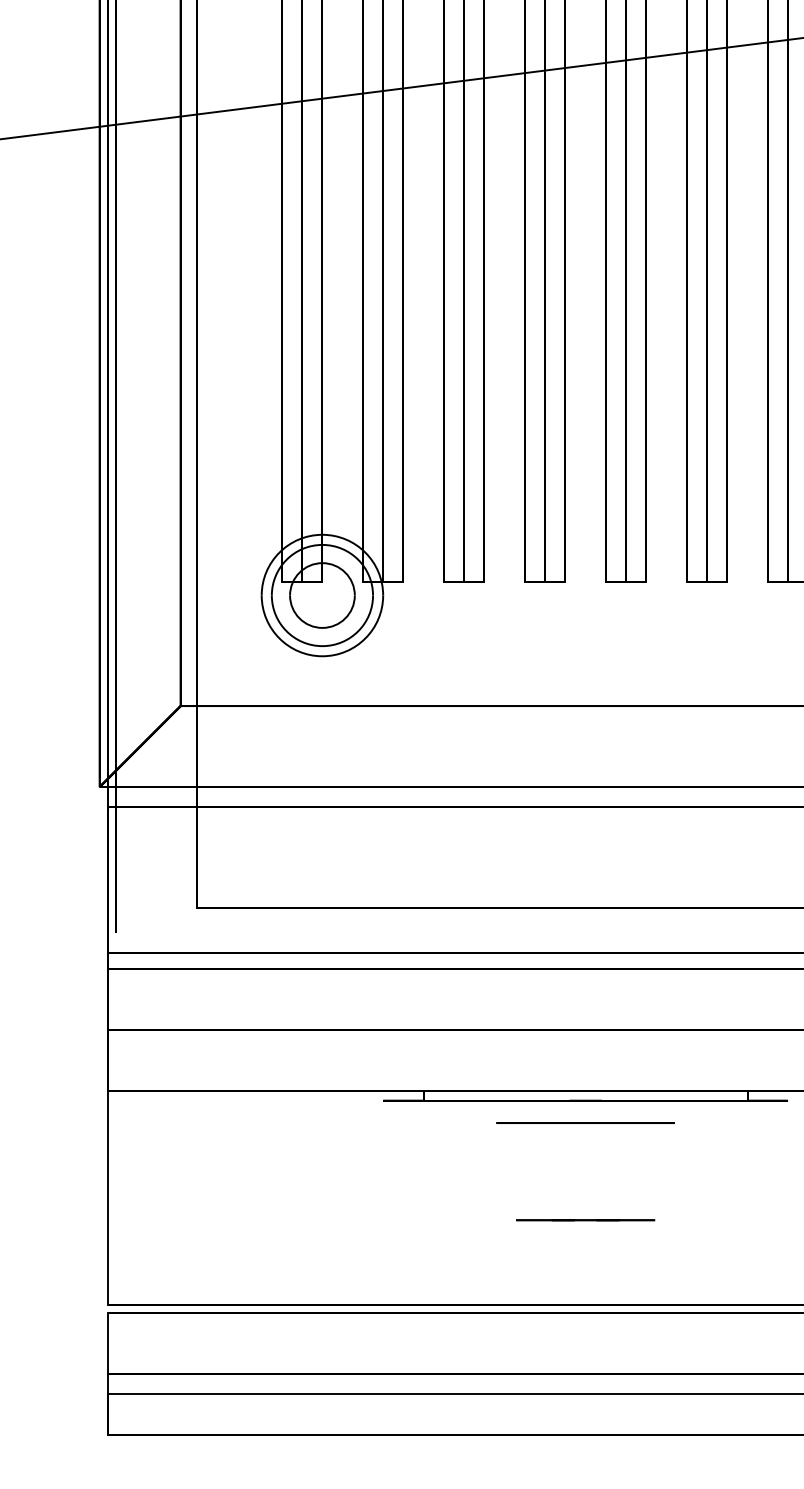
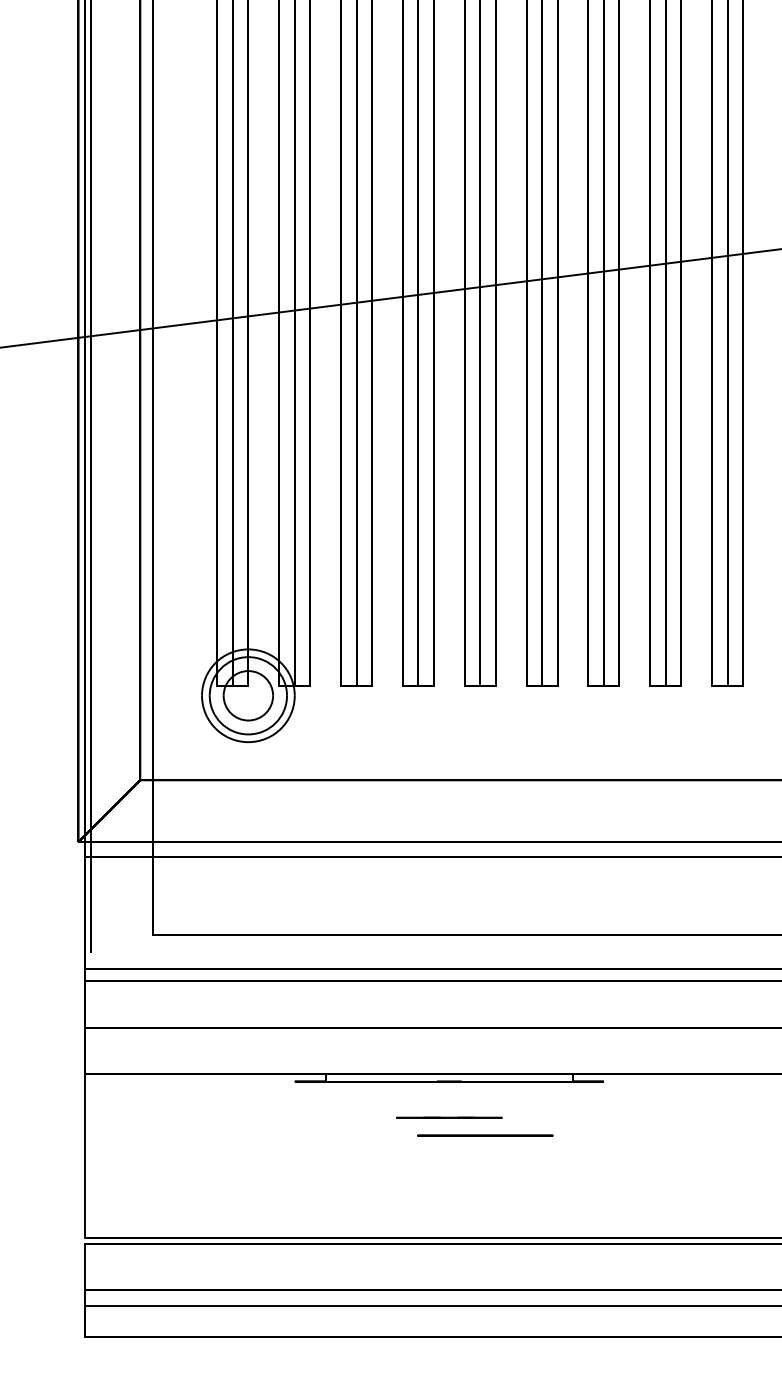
circle: (585, 1122) -> (485, 1135), moved
line: (585, 1219) -> (449, 1117), moved

